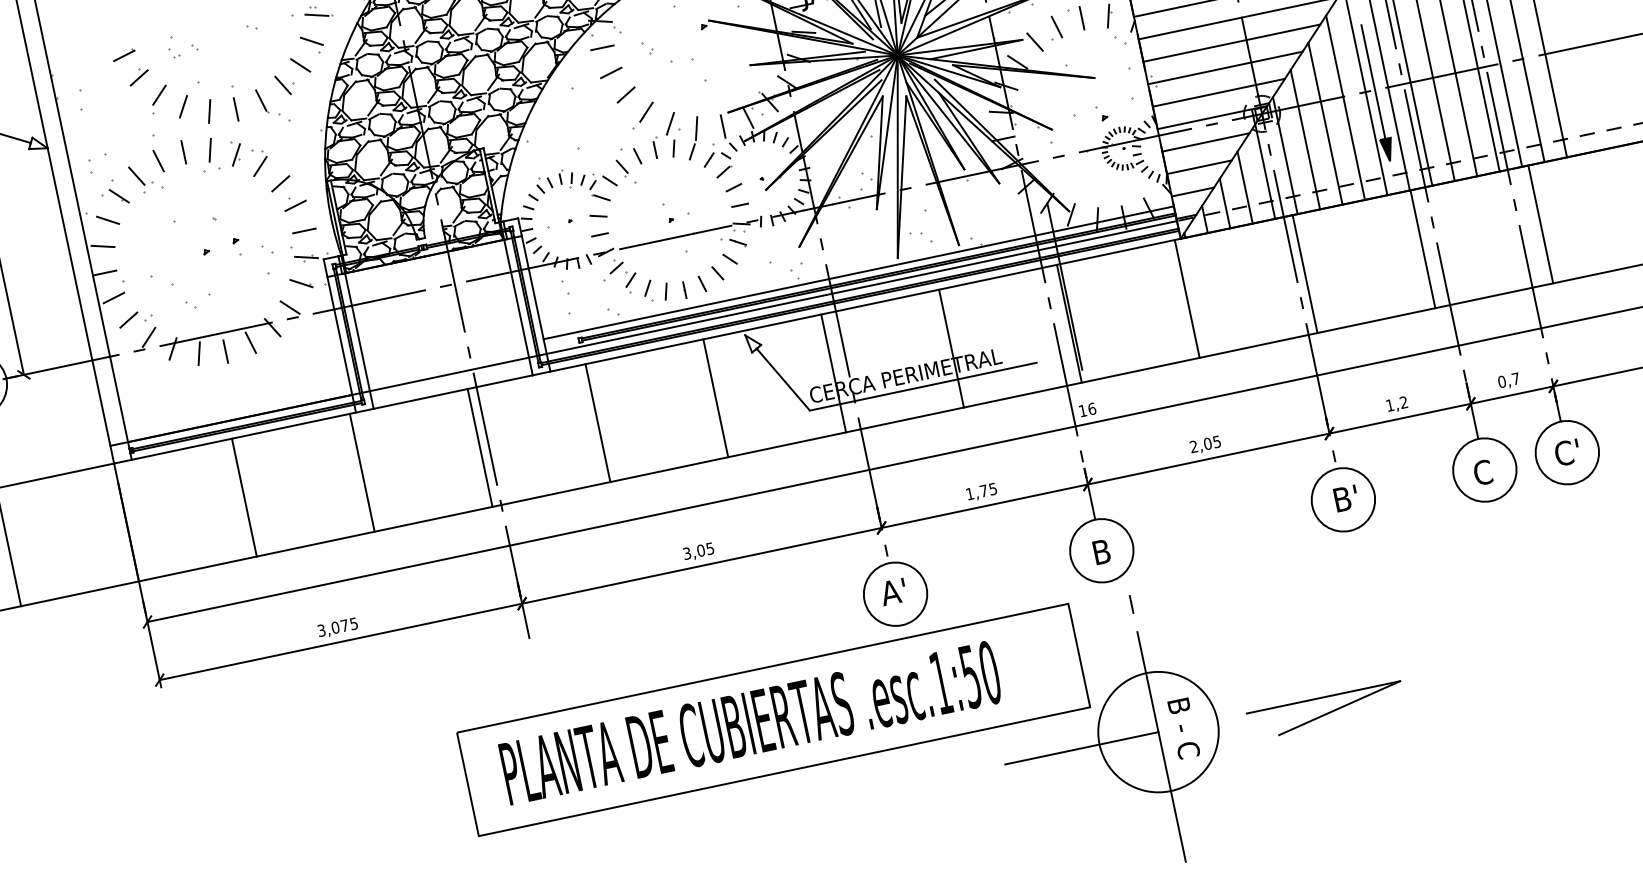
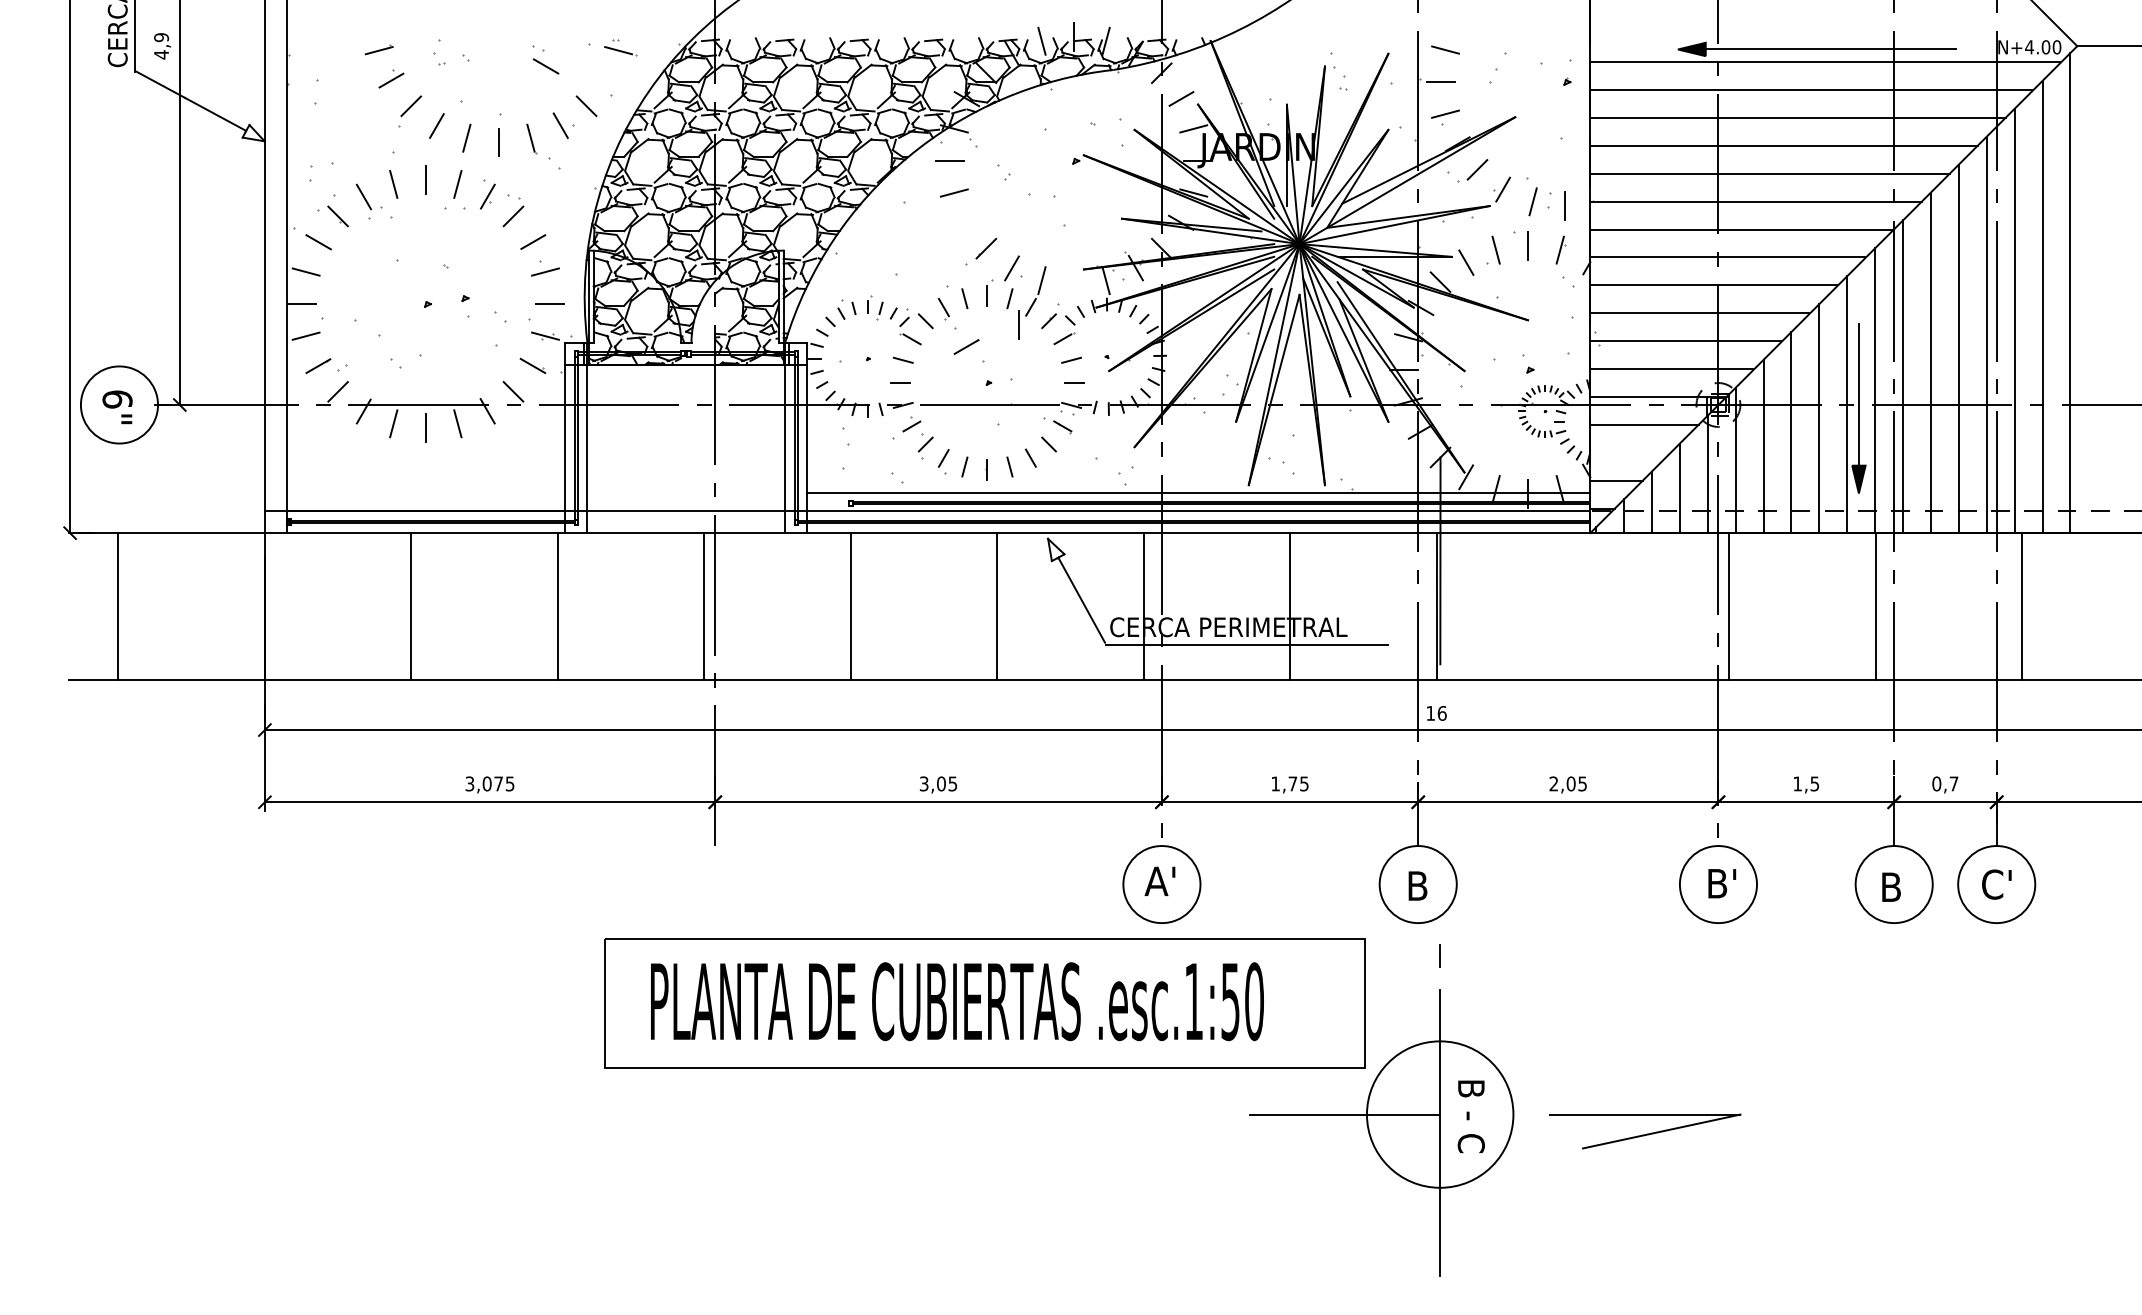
line: (311, 41) -> (545, 66), moved
line: (626, 94) -> (966, 346), moved
line: (722, 126) -> (1018, 324), moved
line: (1199, 167) -> (1630, 452), removed
line: (1186, 299) -> (1582, 606), removed
text: (1403, 402) -> (1814, 783), 1,2 -> 1,5
text: (1482, 473) -> (1890, 887), C -> B

